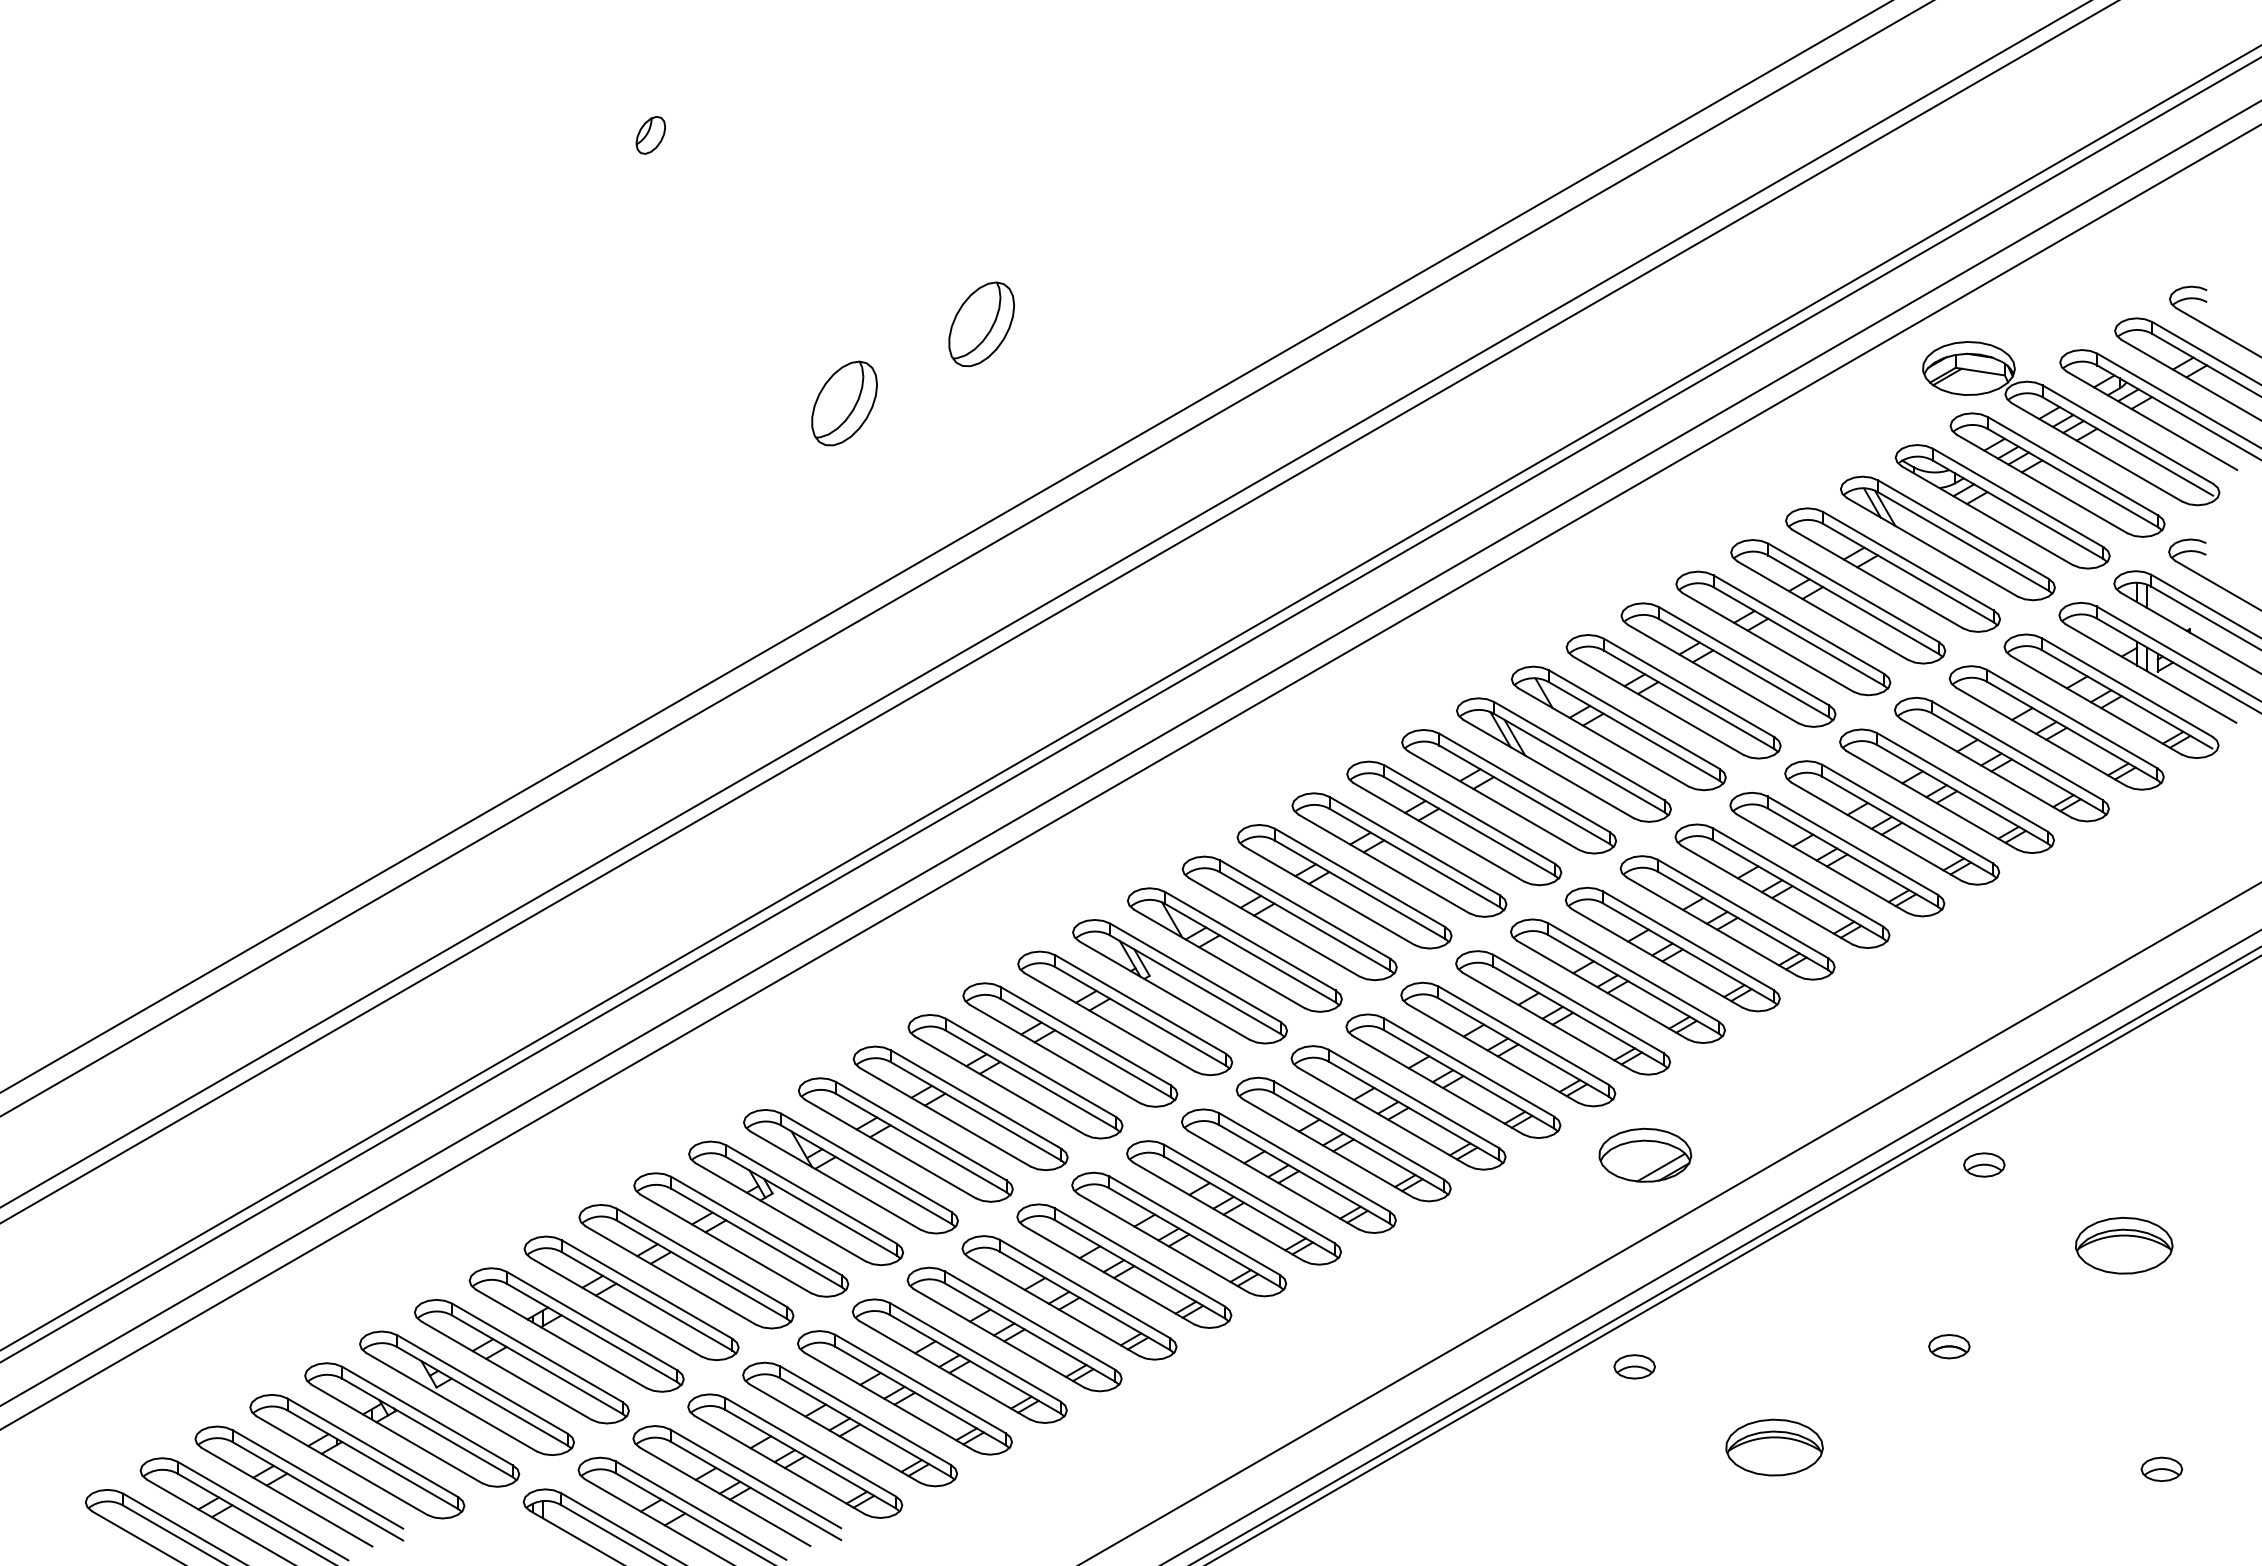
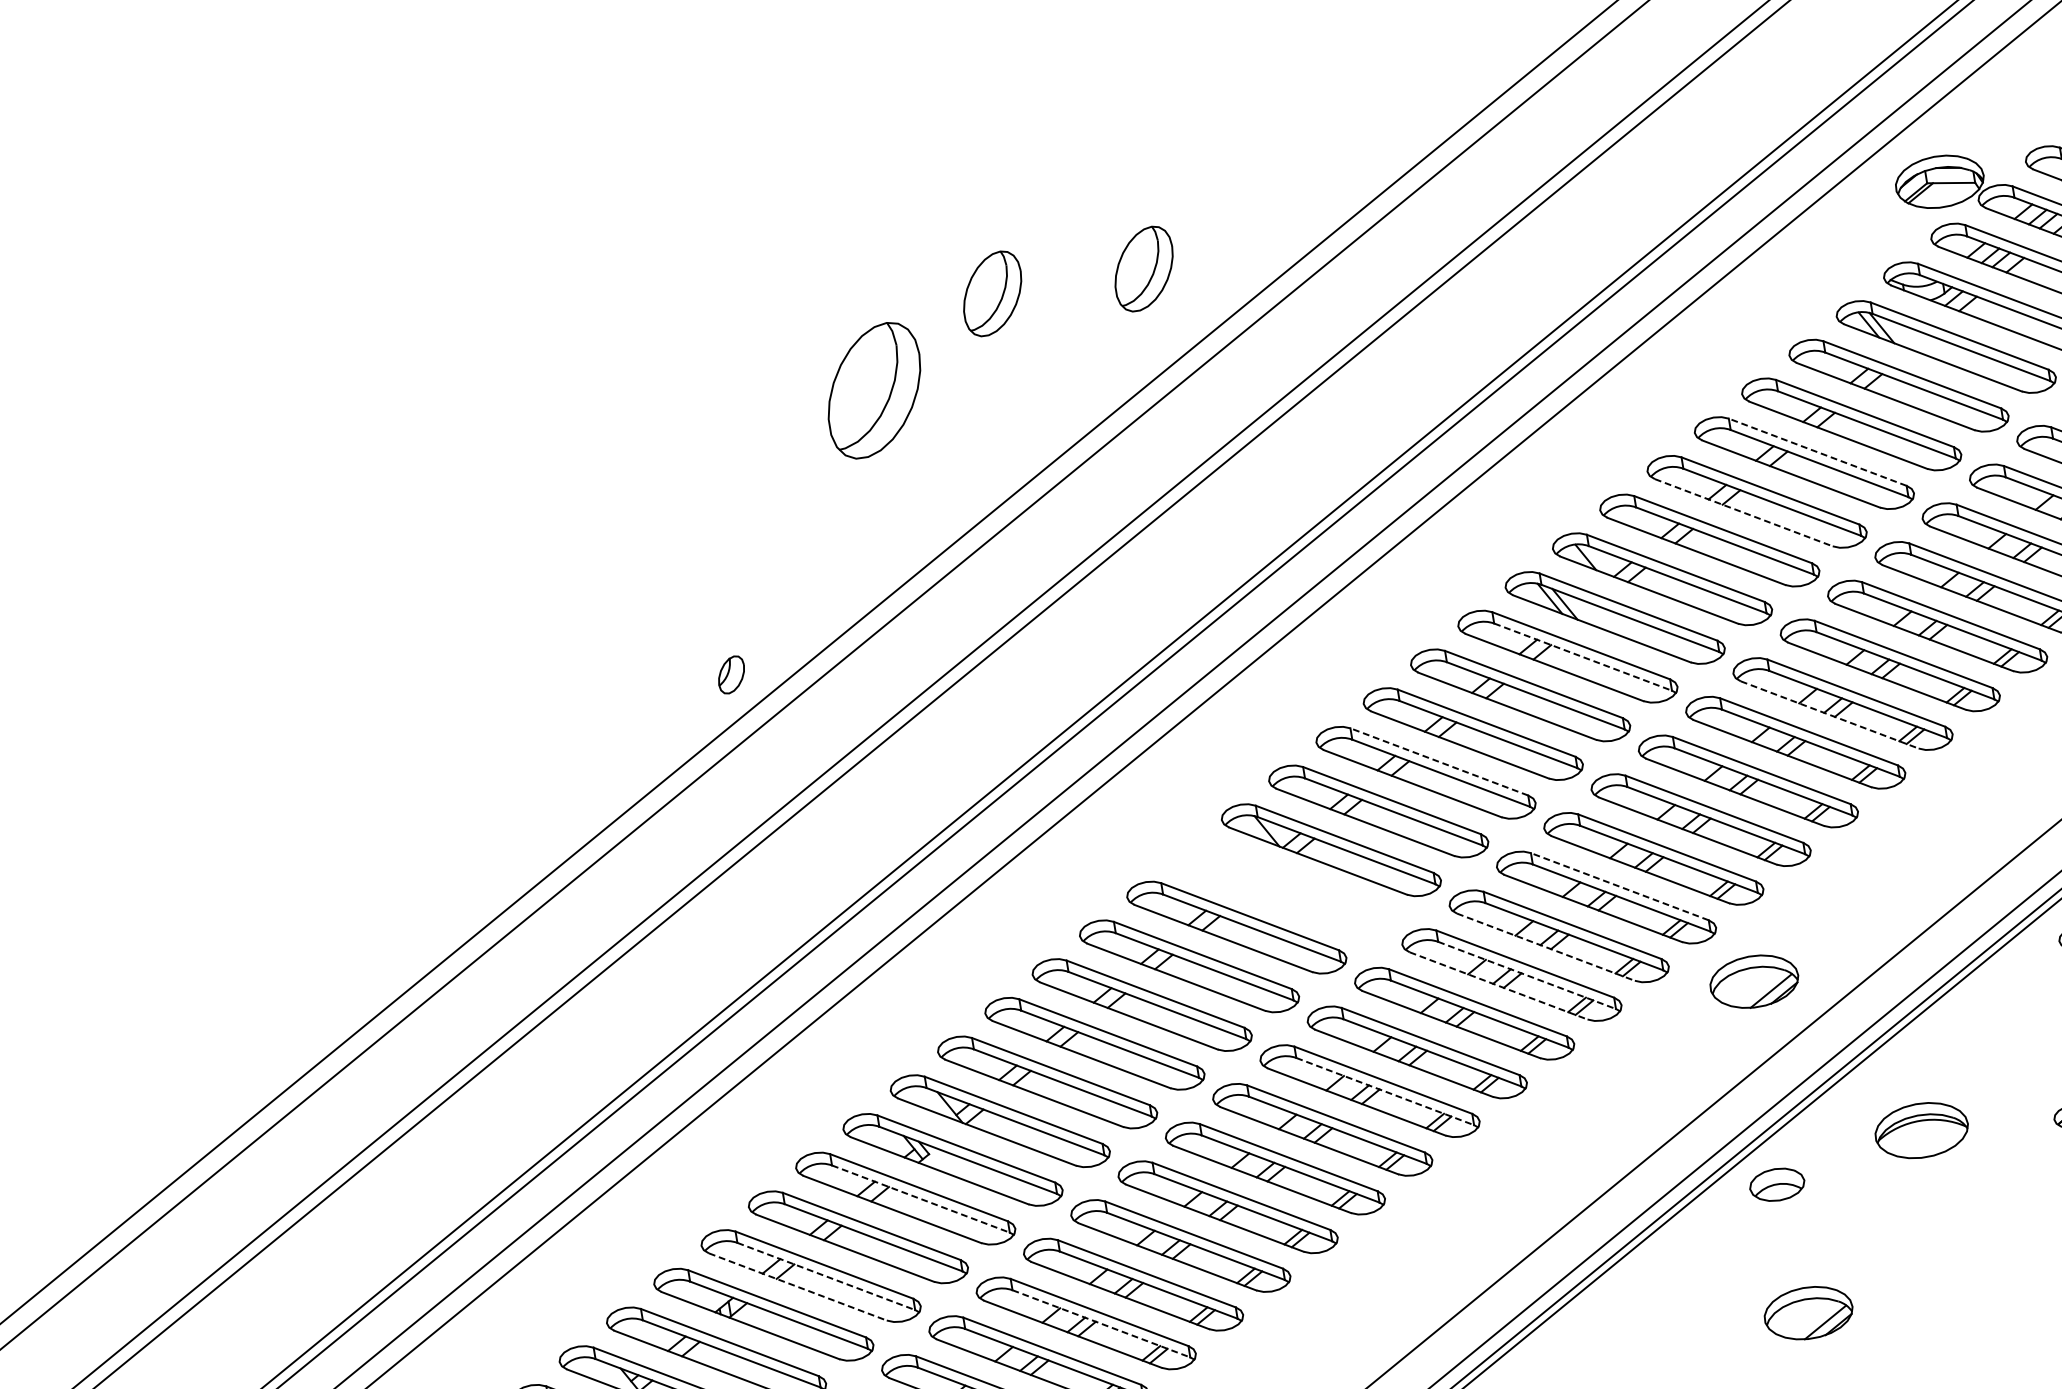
part: (650, 135) -> (731, 675), moved
part: (1140, 324) -> (1143, 269), added
part: (844, 403) -> (874, 390), size x1.6
line: (1798, 624) -> (1817, 452), solid -> dashed
line: (1713, 674) -> (1744, 513), solid -> dashed
line: (1525, 795) -> (1584, 657), solid -> dashed
line: (1359, 877) -> (1438, 761), solid -> dashed
line: (1767, 895) -> (1830, 715), solid -> dashed
part: (1179, 981) -> (1283, 888), removed
line: (1523, 1035) -> (1619, 886), solid -> dashed
line: (1438, 1085) -> (1546, 947), solid -> dashed
line: (1414, 1111) -> (1527, 975), solid -> dashed
line: (1383, 1117) -> (1499, 986), solid -> dashed
line: (1249, 1206) -> (1385, 1092), solid -> dashed
line: (757, 1238) -> (921, 1199), solid -> dashed
line: (647, 1301) -> (826, 1276), solid -> dashed
line: (616, 1307) -> (798, 1287), solid -> dashed
part: (1634, 1366) -> (1776, 1184), size x1.4
line: (920, 1396) -> (1101, 1324), solid -> dashed
part: (1774, 1447) -> (1921, 1130), moved
part: (1645, 1502) -> (1808, 1312), added

